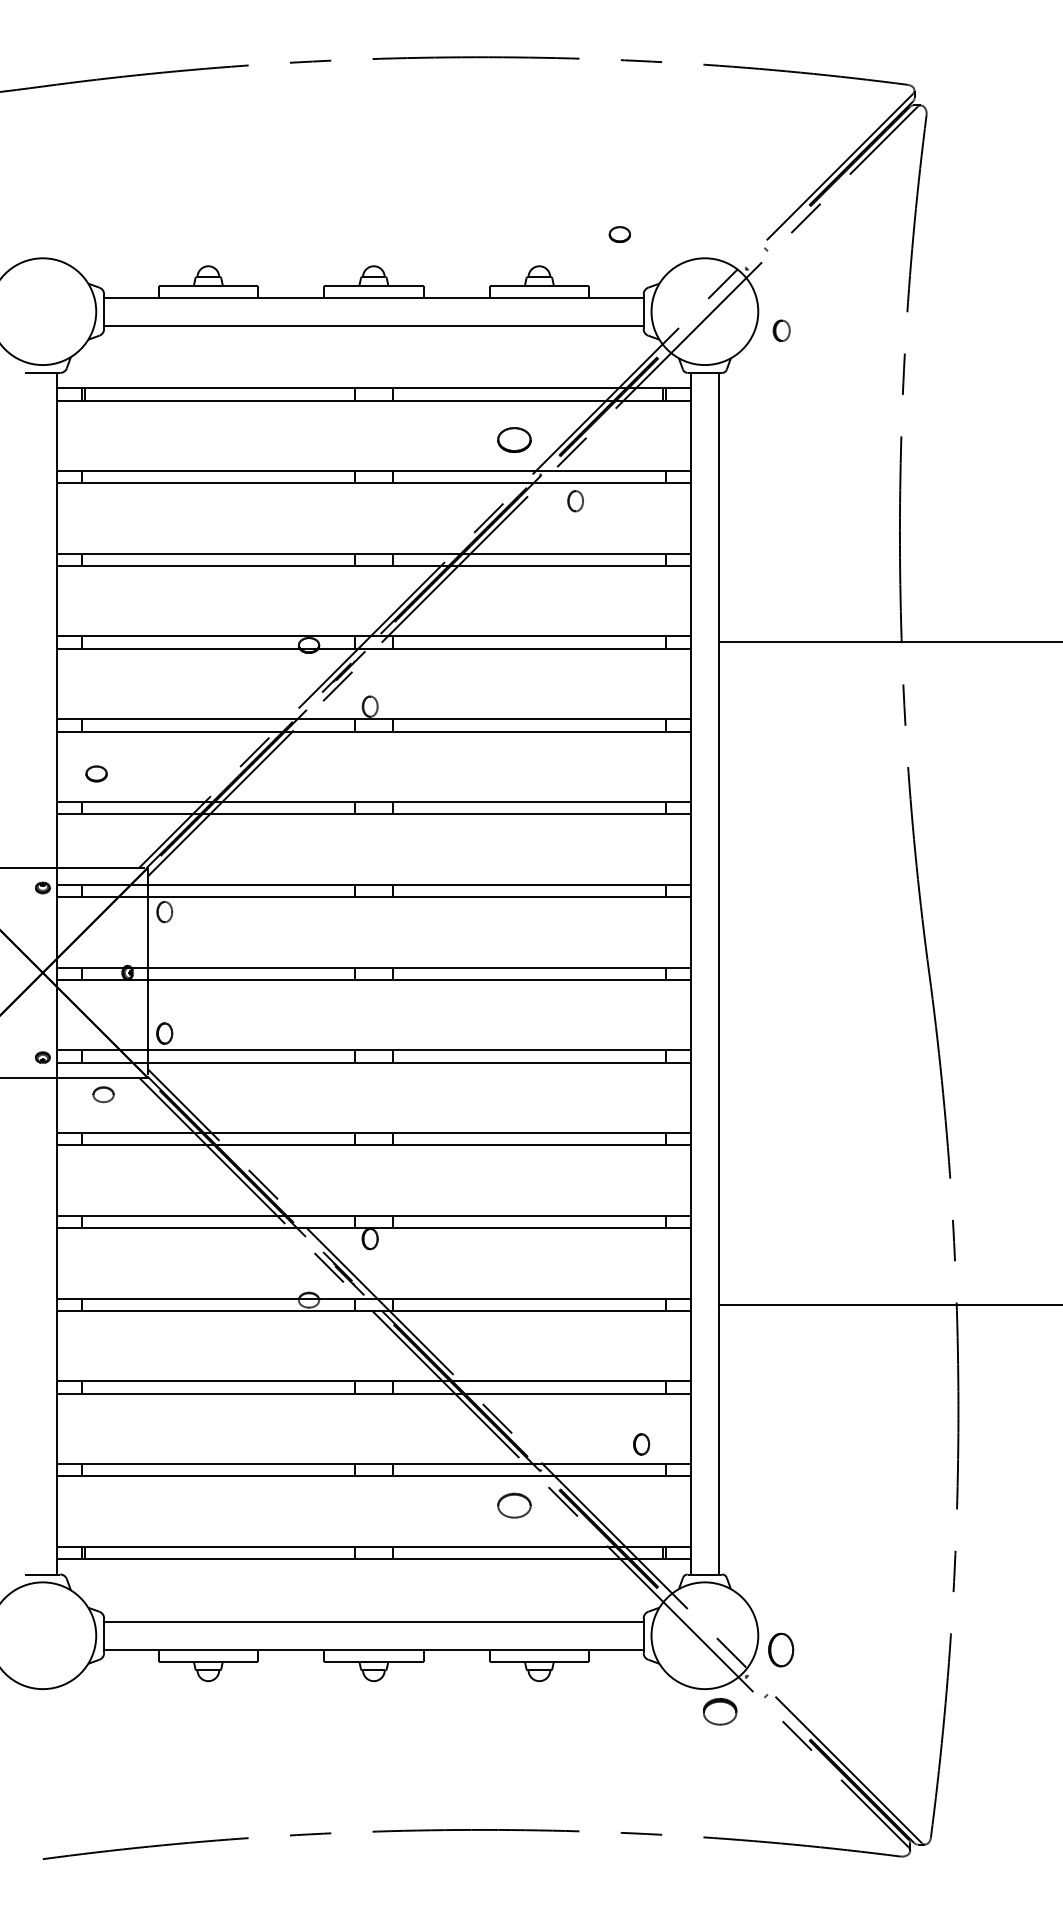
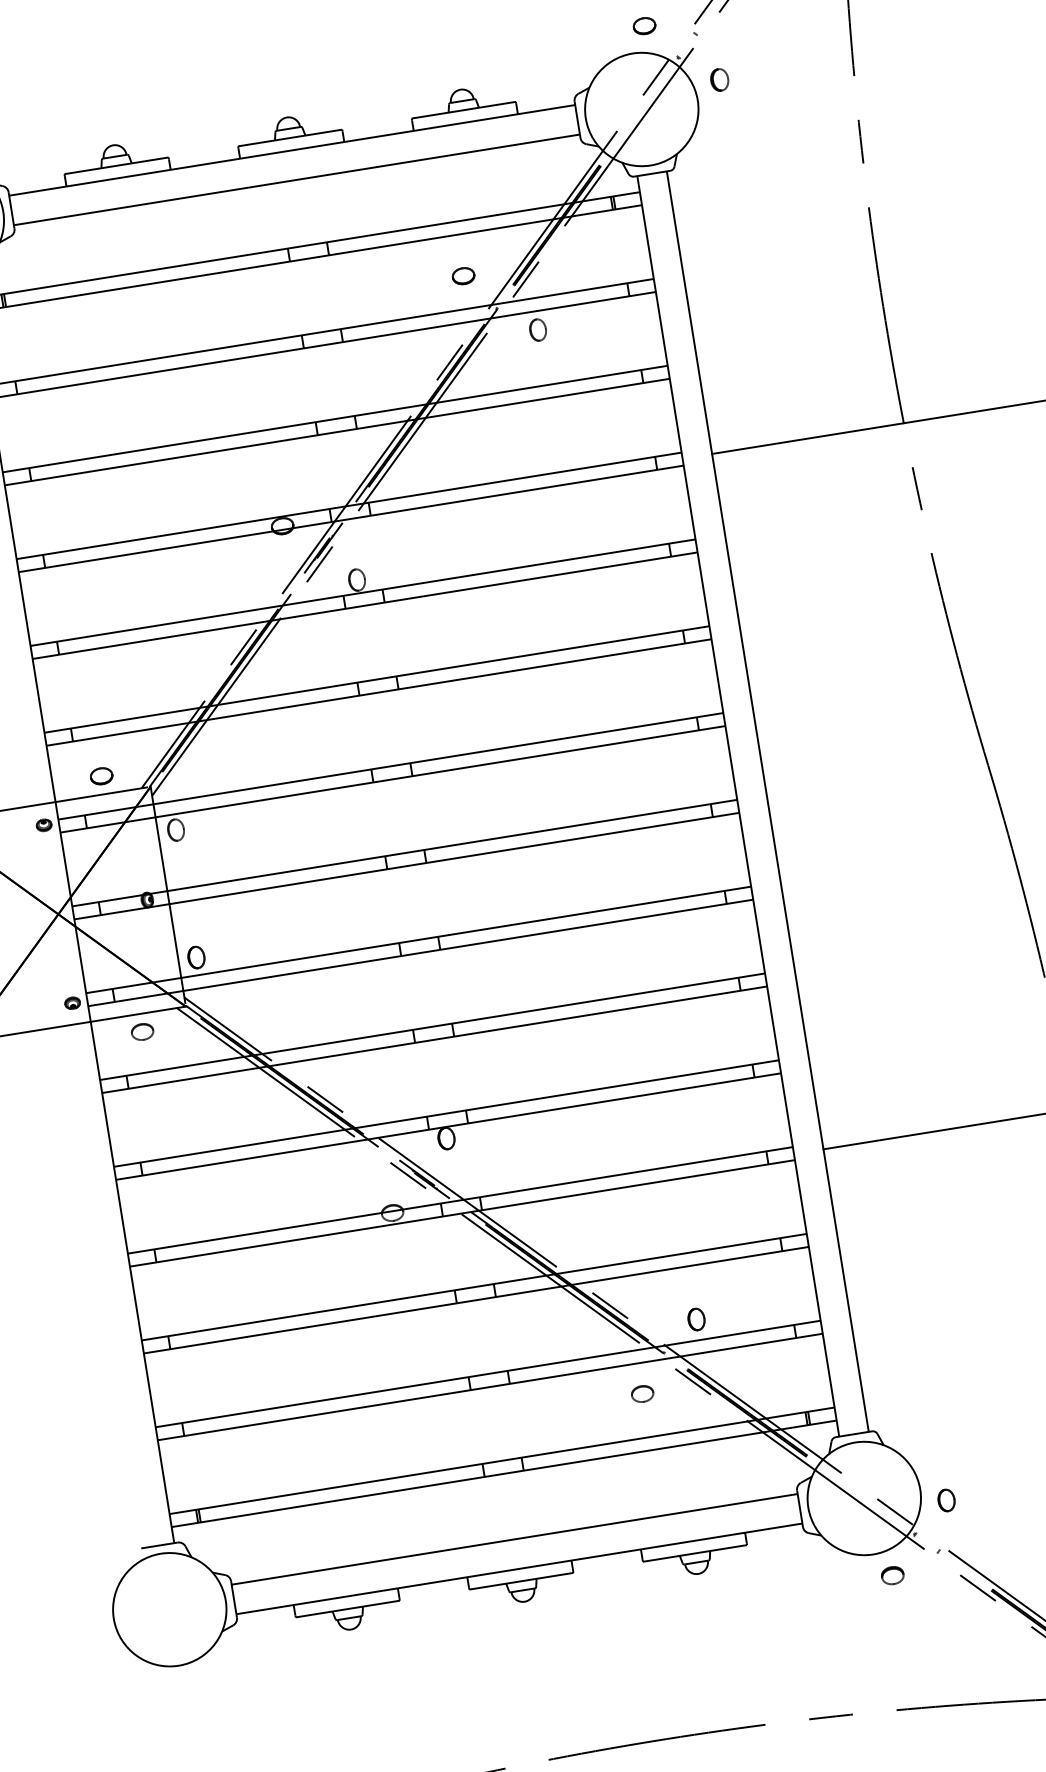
part: (619, 234) -> (644, 26), moved
part: (781, 330) -> (719, 79), moved
part: (514, 439) -> (463, 275), size x0.62
part: (96, 773) -> (101, 775), moved
part: (641, 1444) -> (696, 1319), moved
part: (514, 1505) -> (642, 1393), size x0.62
part: (780, 1649) -> (945, 1500), size x0.62
part: (719, 1711) -> (892, 1575), size x0.62

